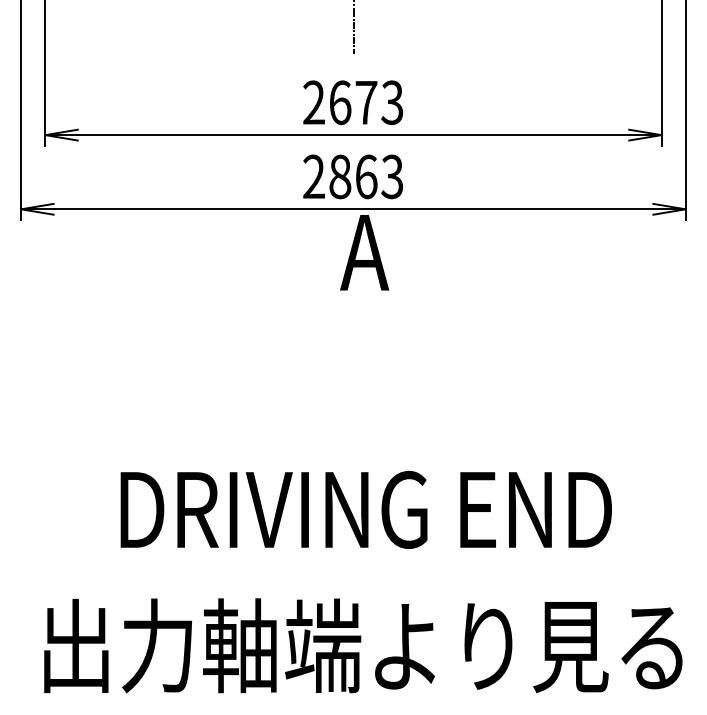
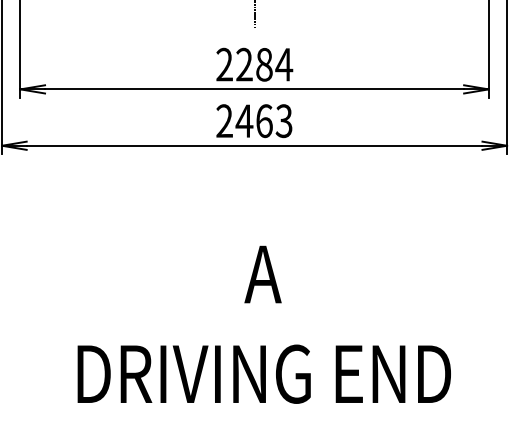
text: (366, 102) -> (264, 64), 2673 -> 2284
text: (339, 176) -> (243, 120), 2863 -> 2463
text: (364, 252) -> (262, 274), moved

